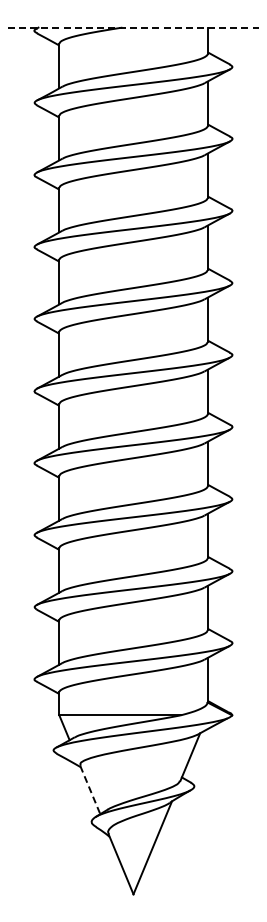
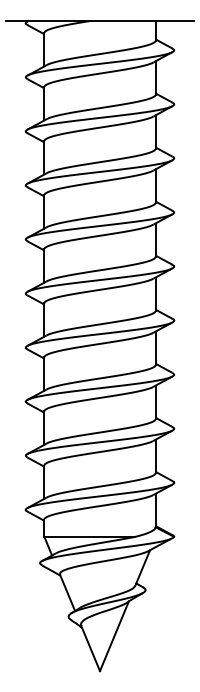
line: (133, 27) -> (100, 20), dashed -> solid
line: (90, 790) -> (67, 593), dashed -> solid

